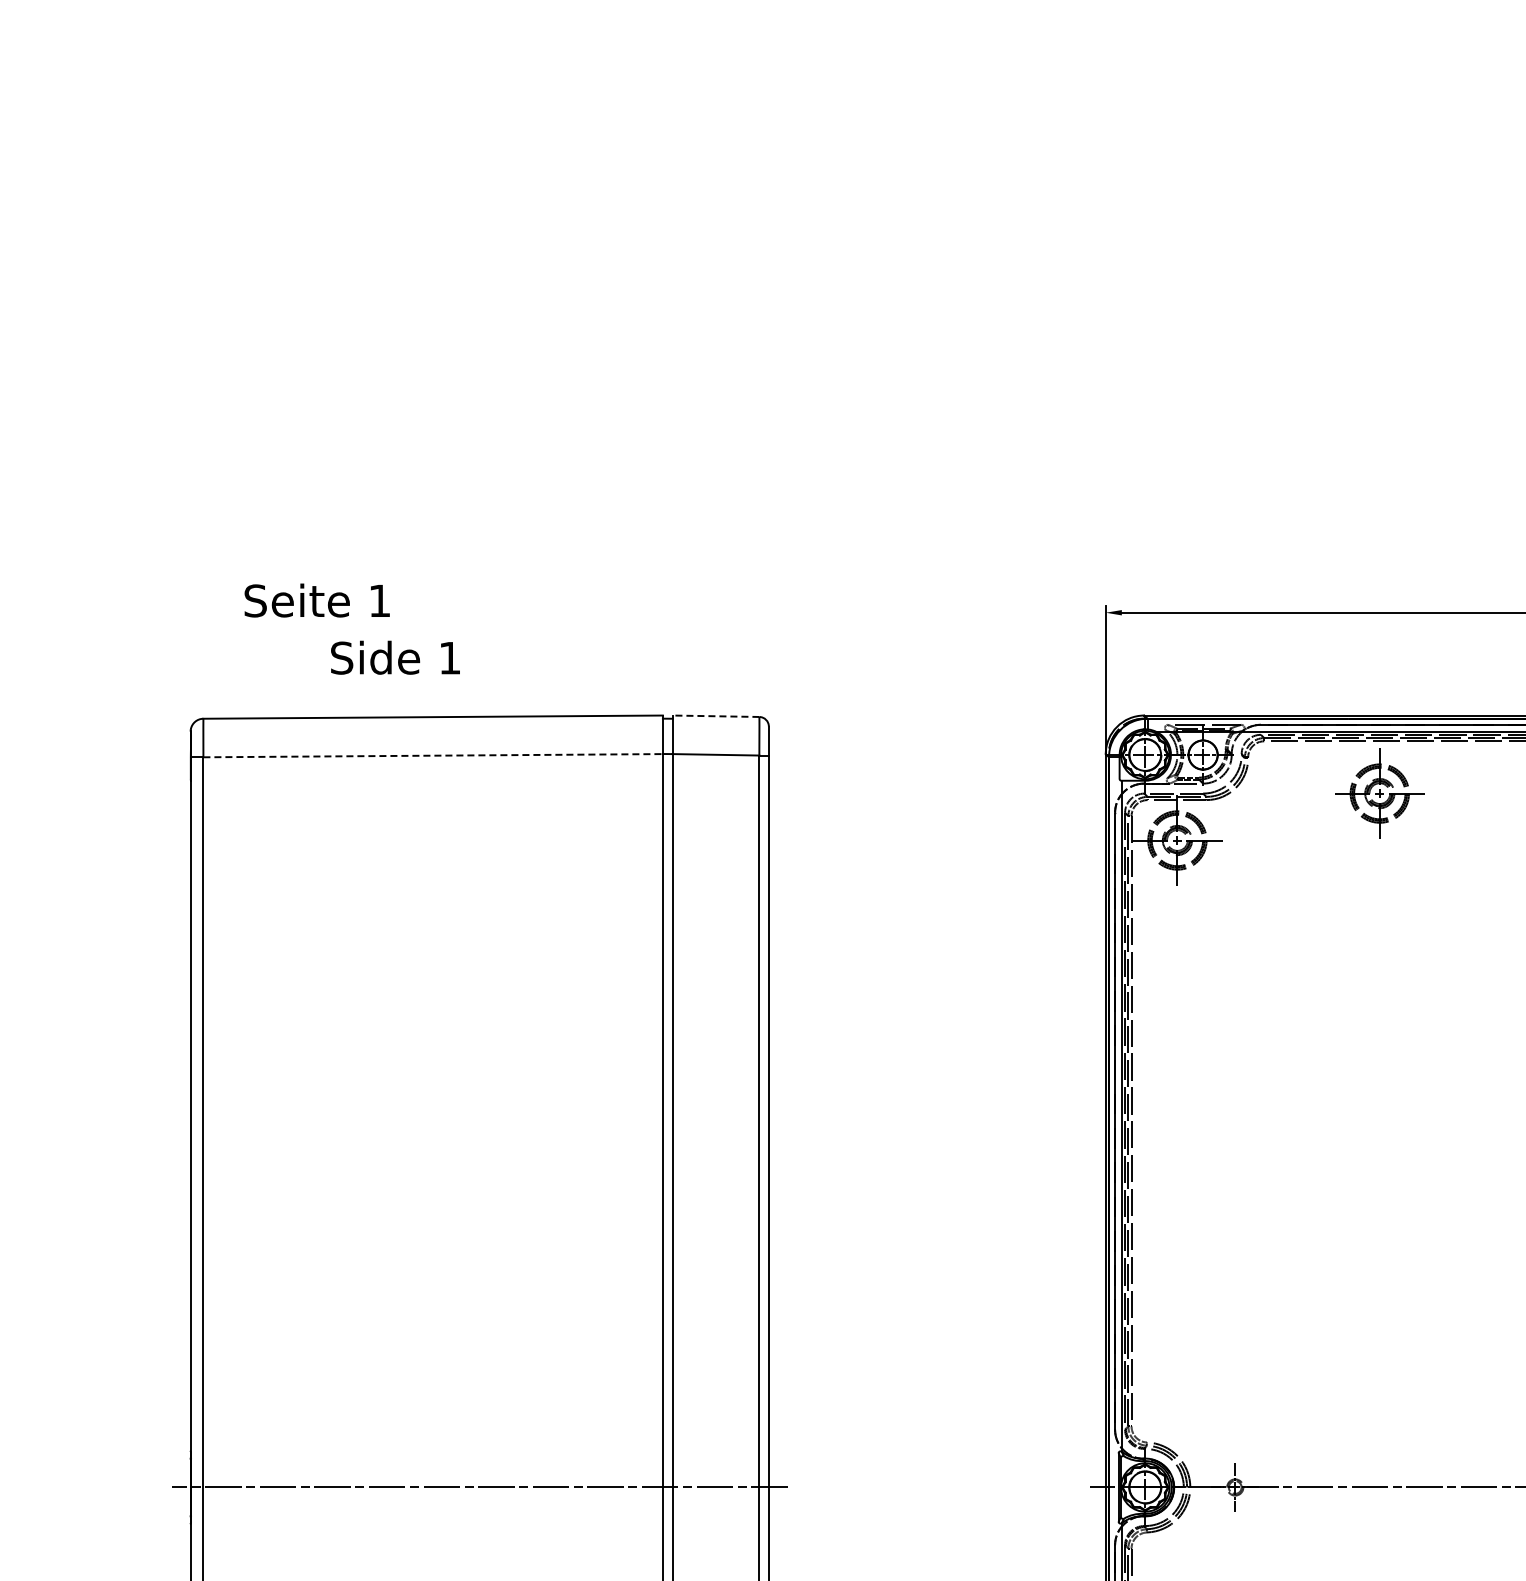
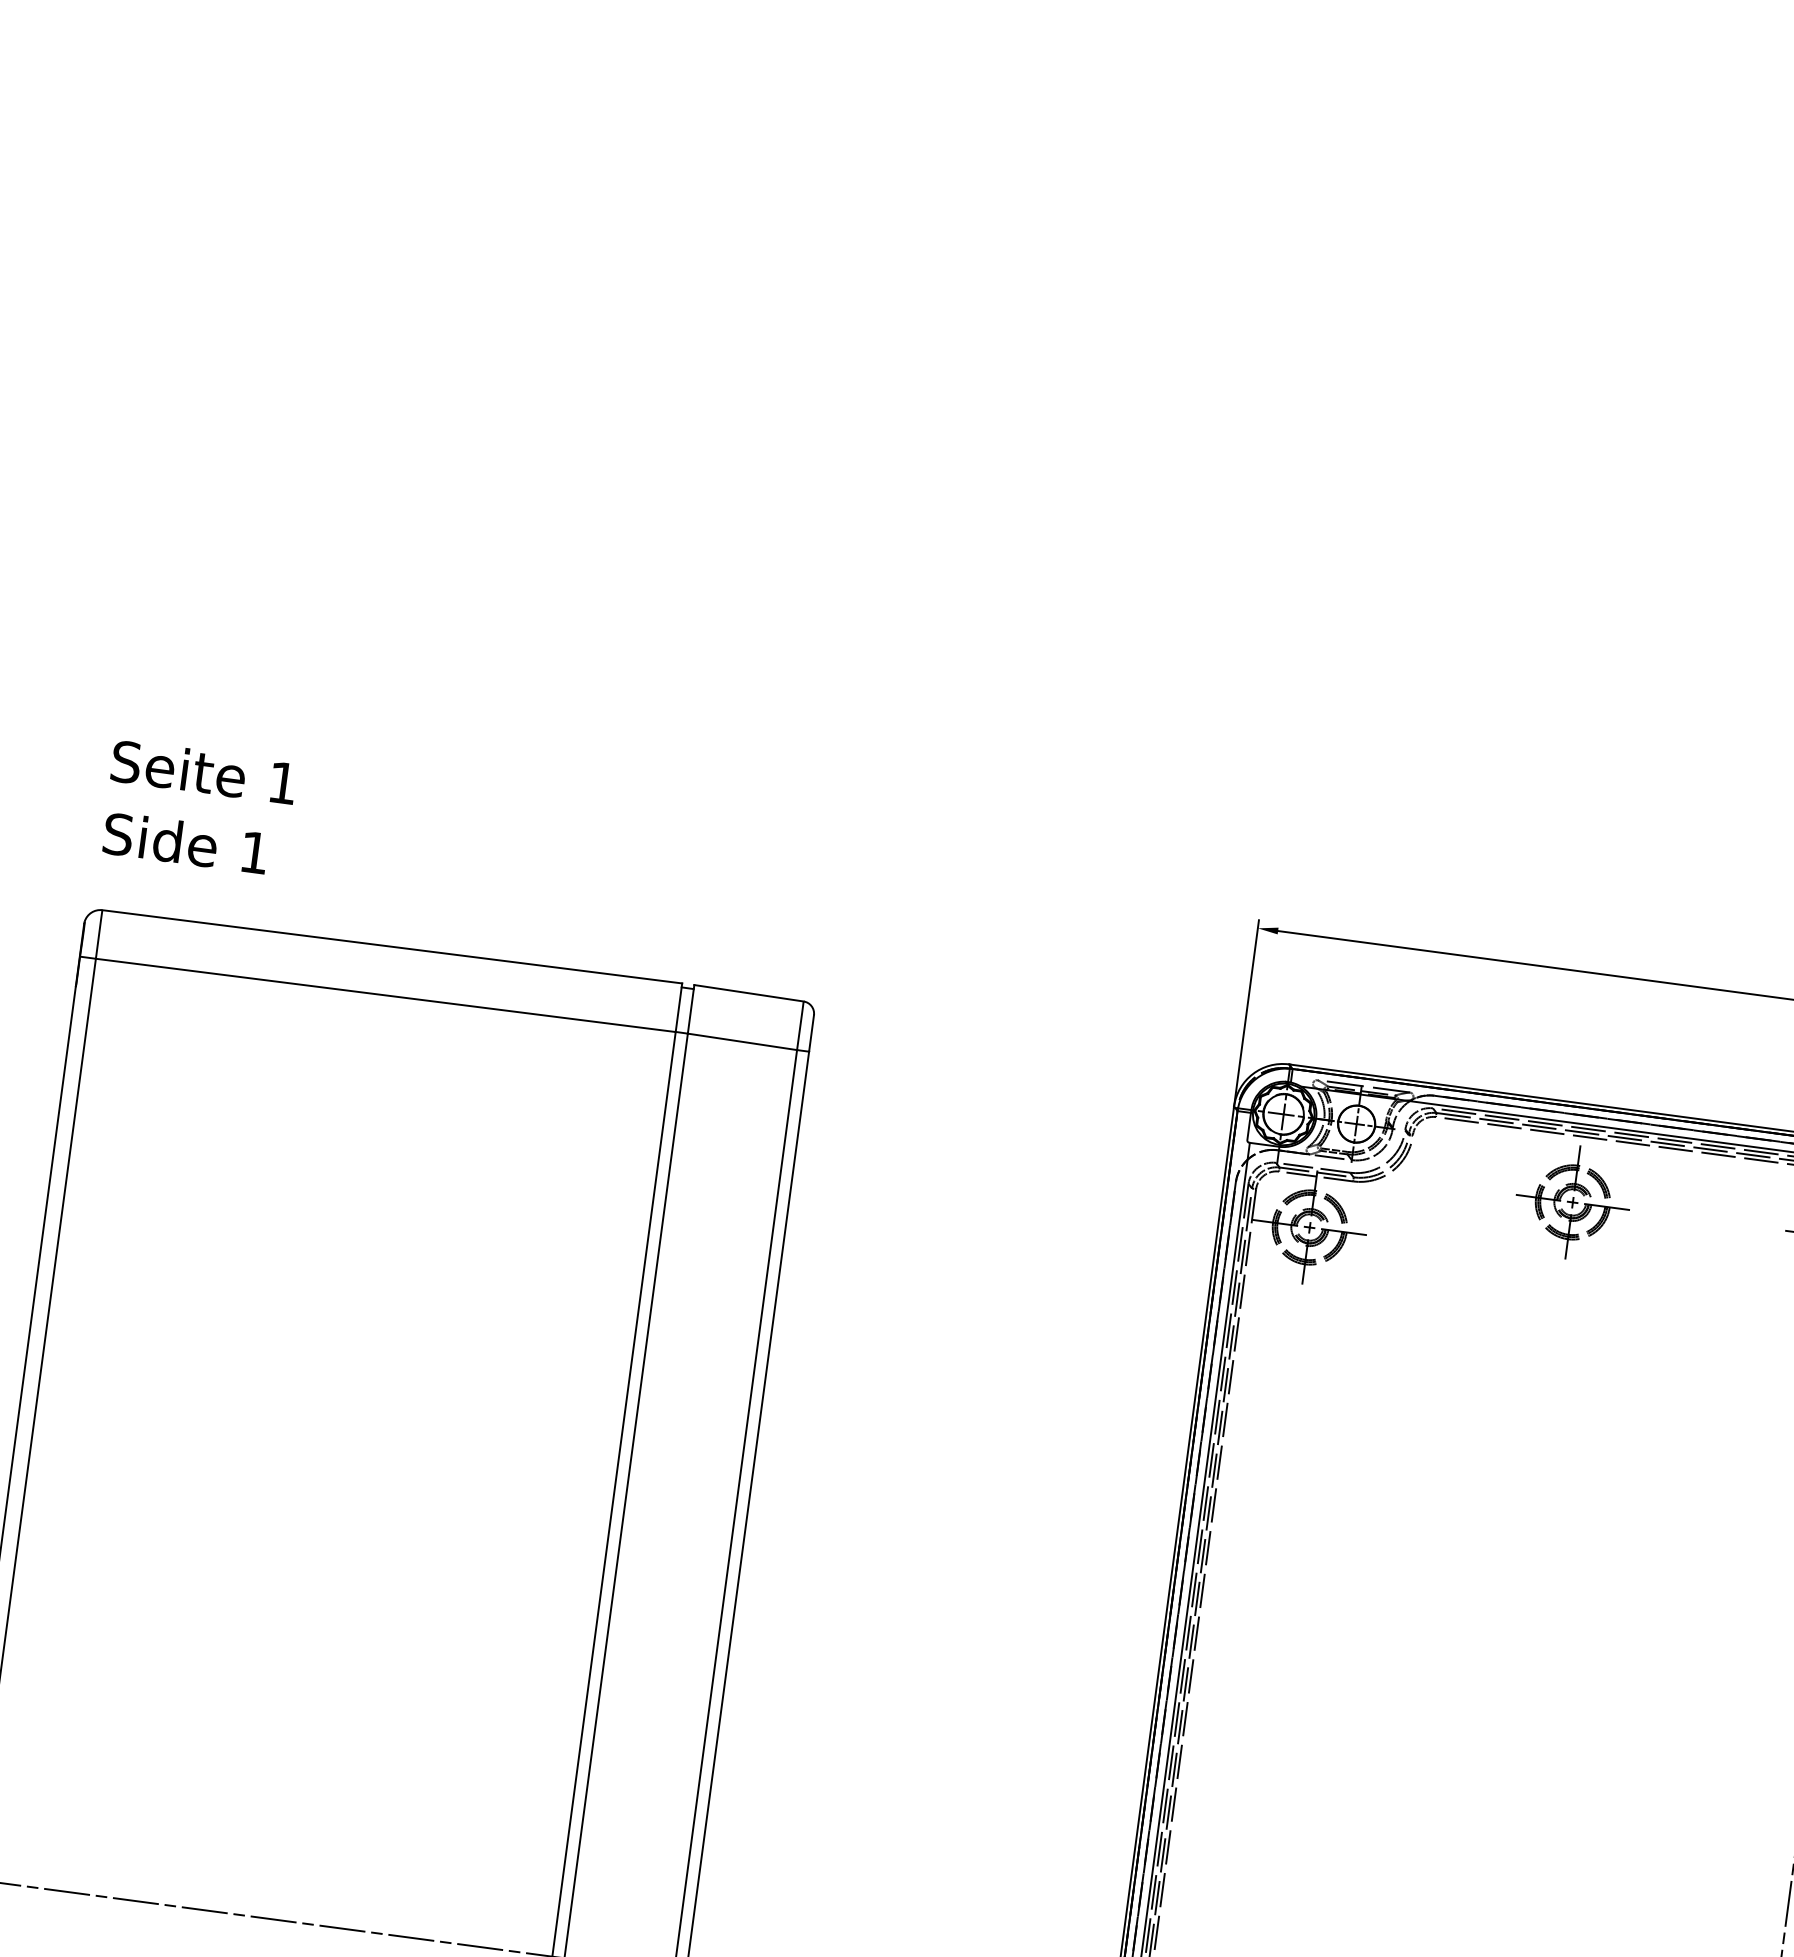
text: (316, 600) -> (203, 771), moved
text: (395, 657) -> (185, 842), moved
line: (715, 716) -> (748, 993), dashed -> solid
line: (433, 755) -> (386, 995), dashed -> solid

